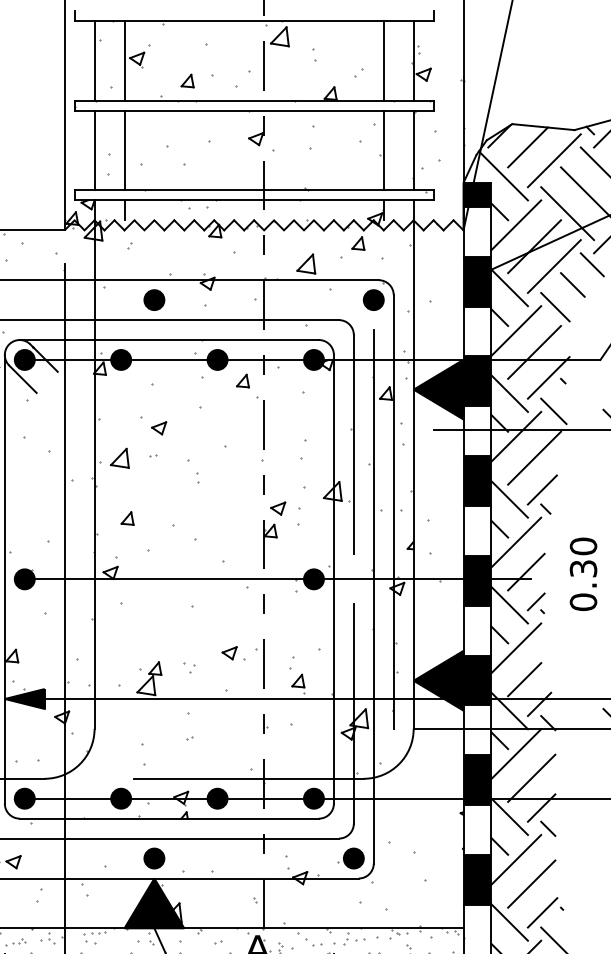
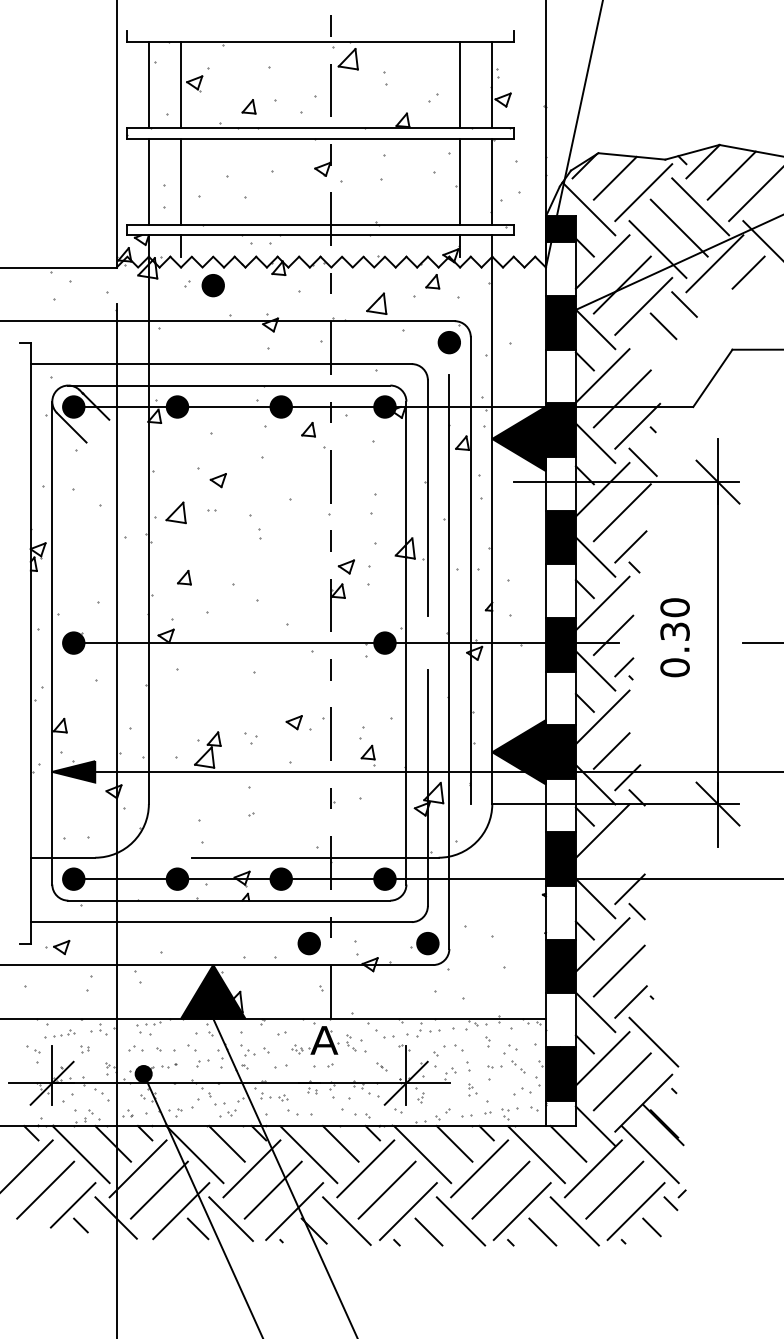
part: (153, 300) -> (212, 285), moved
line: (555, 306) -> (644, 349), removed
line: (530, 777) -> (618, 856), removed
part: (153, 858) -> (308, 943), moved

